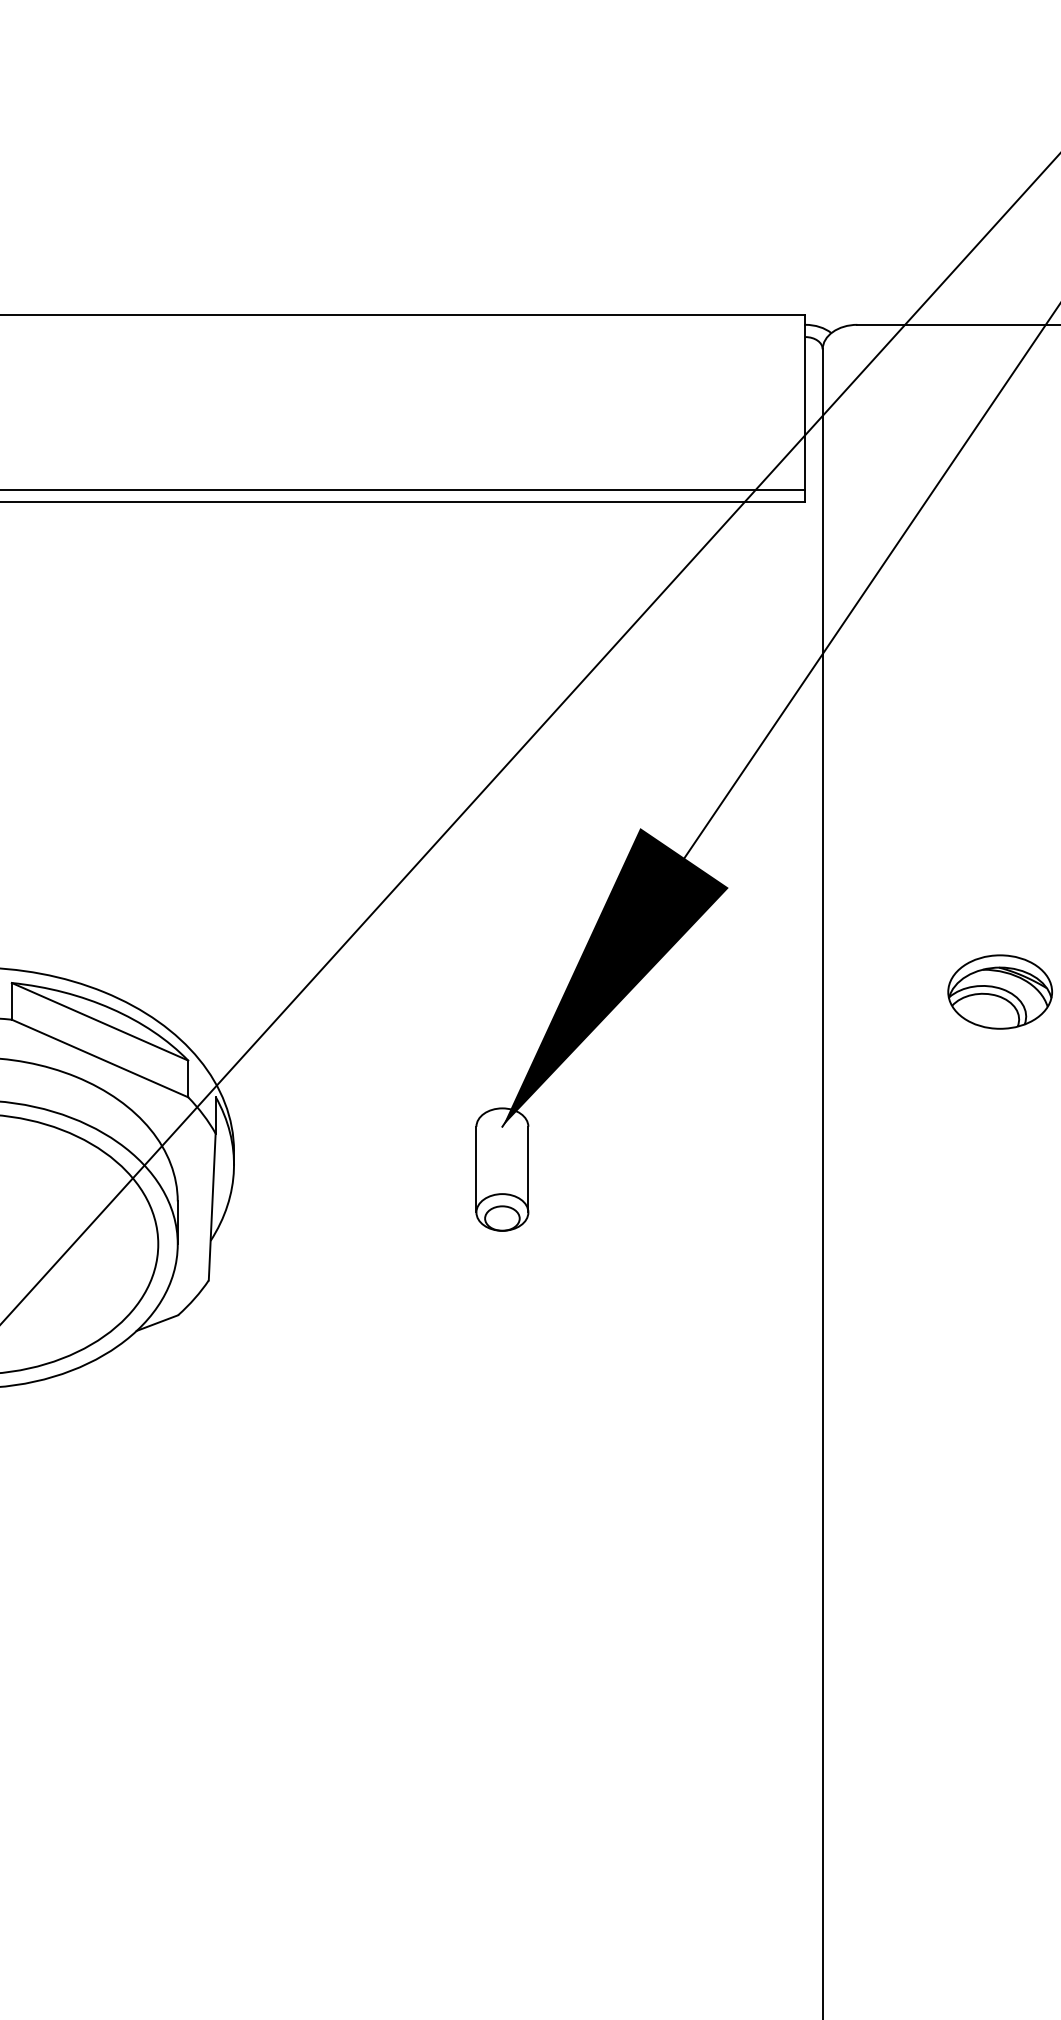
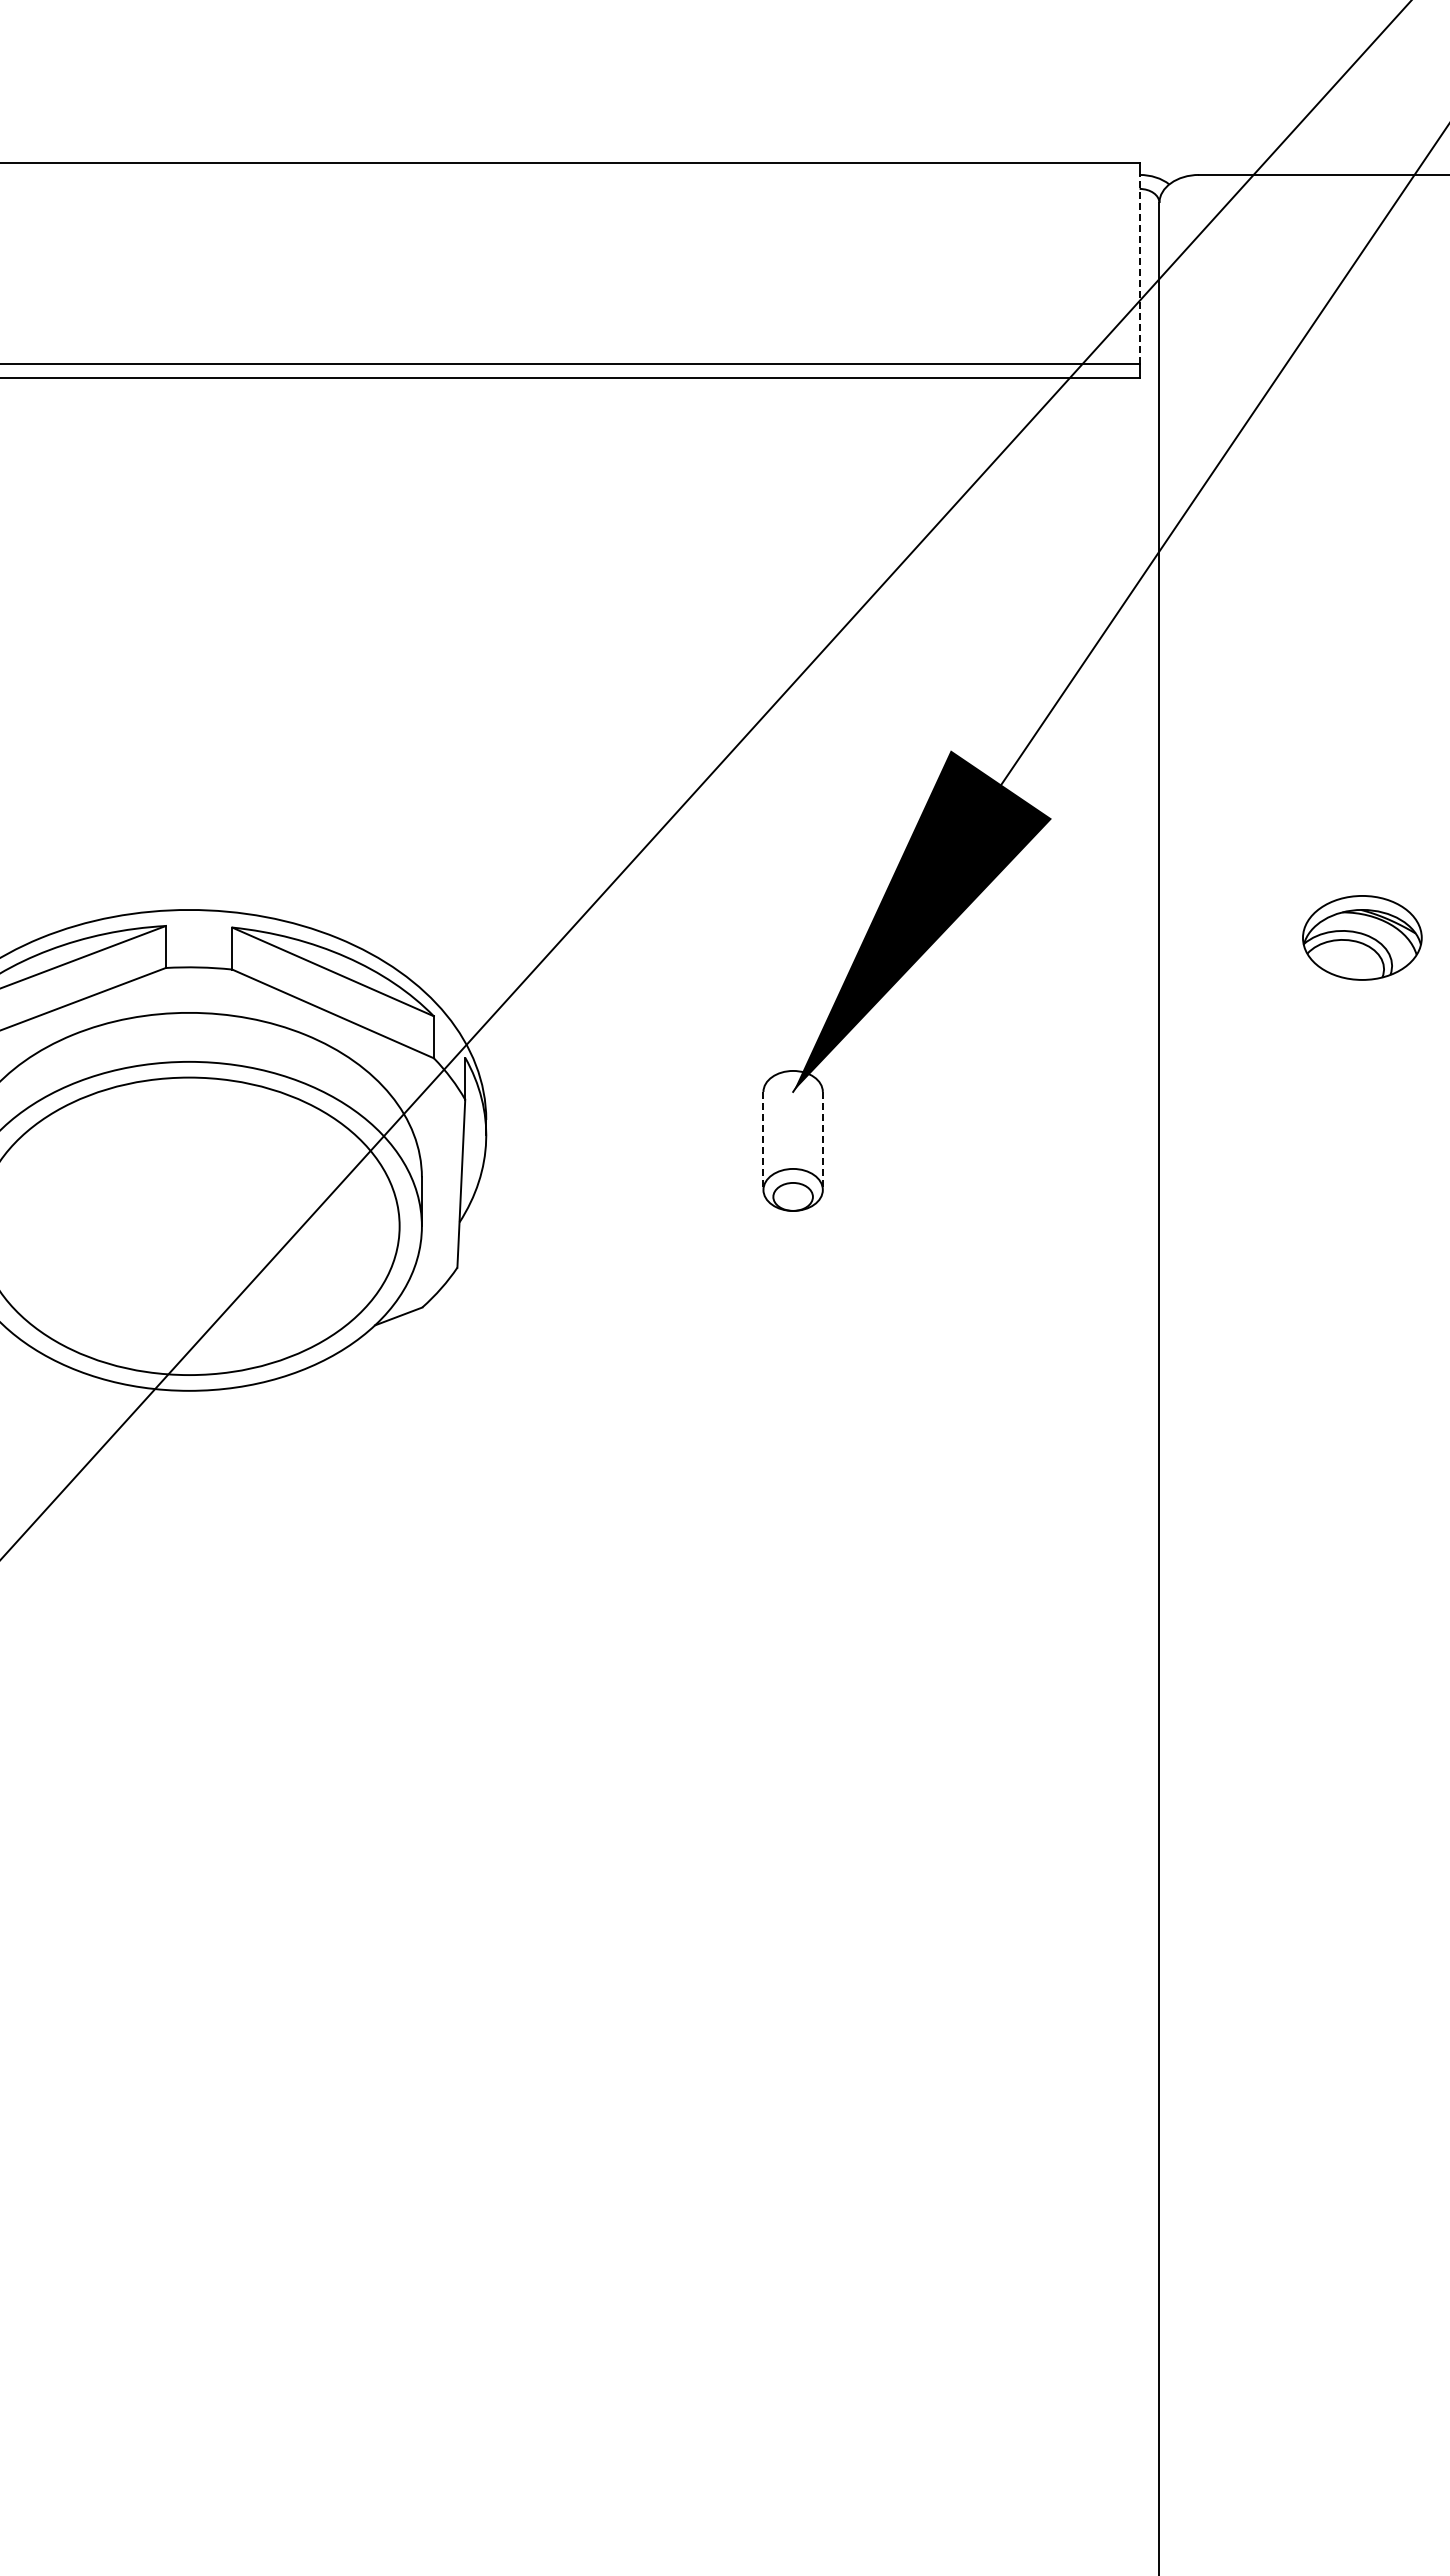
line: (805, 407) -> (1139, 269), solid -> dashed
line: (476, 1169) -> (763, 1140), solid -> dashed
line: (528, 1169) -> (822, 1140), solid -> dashed

